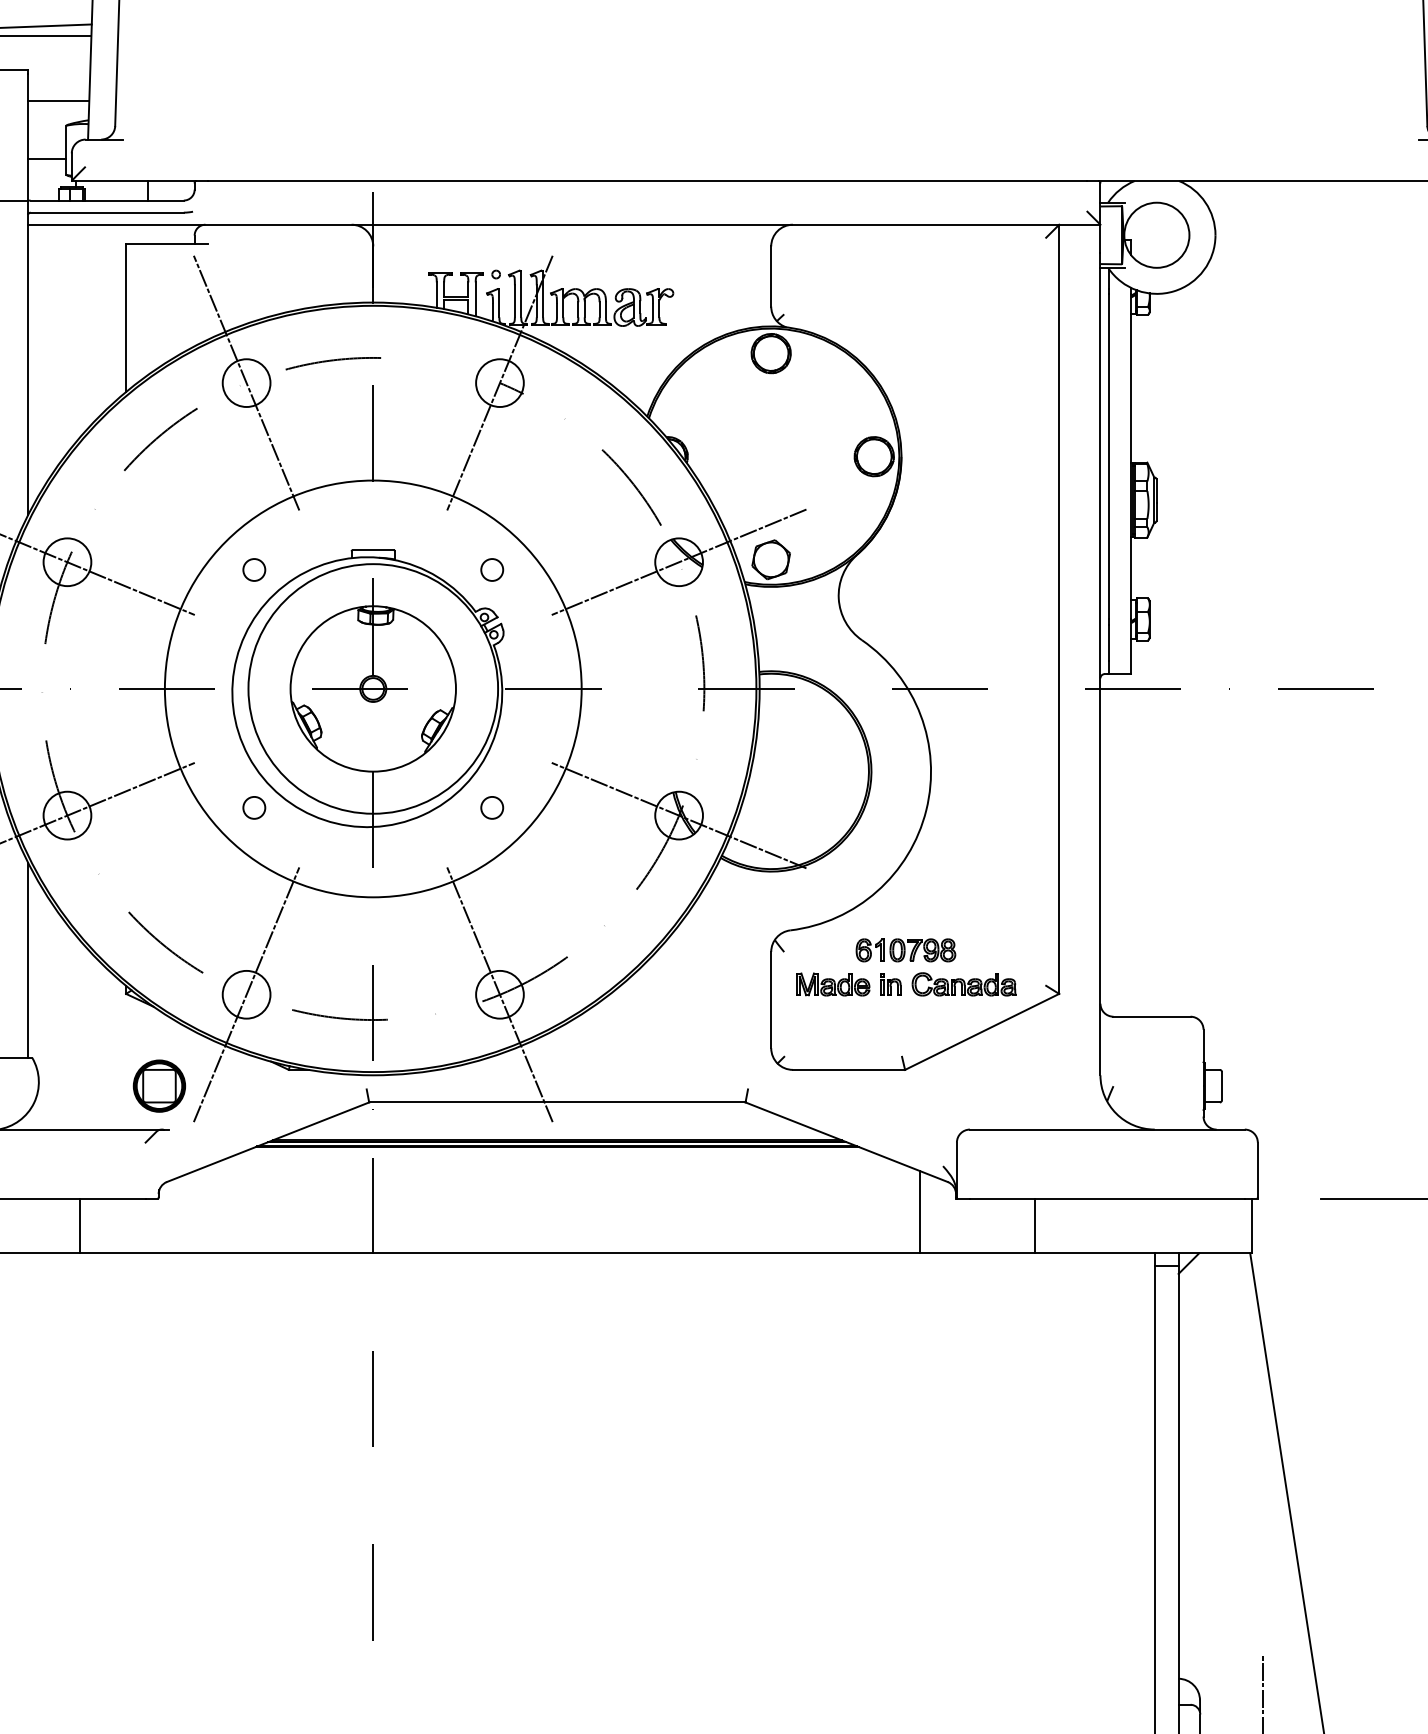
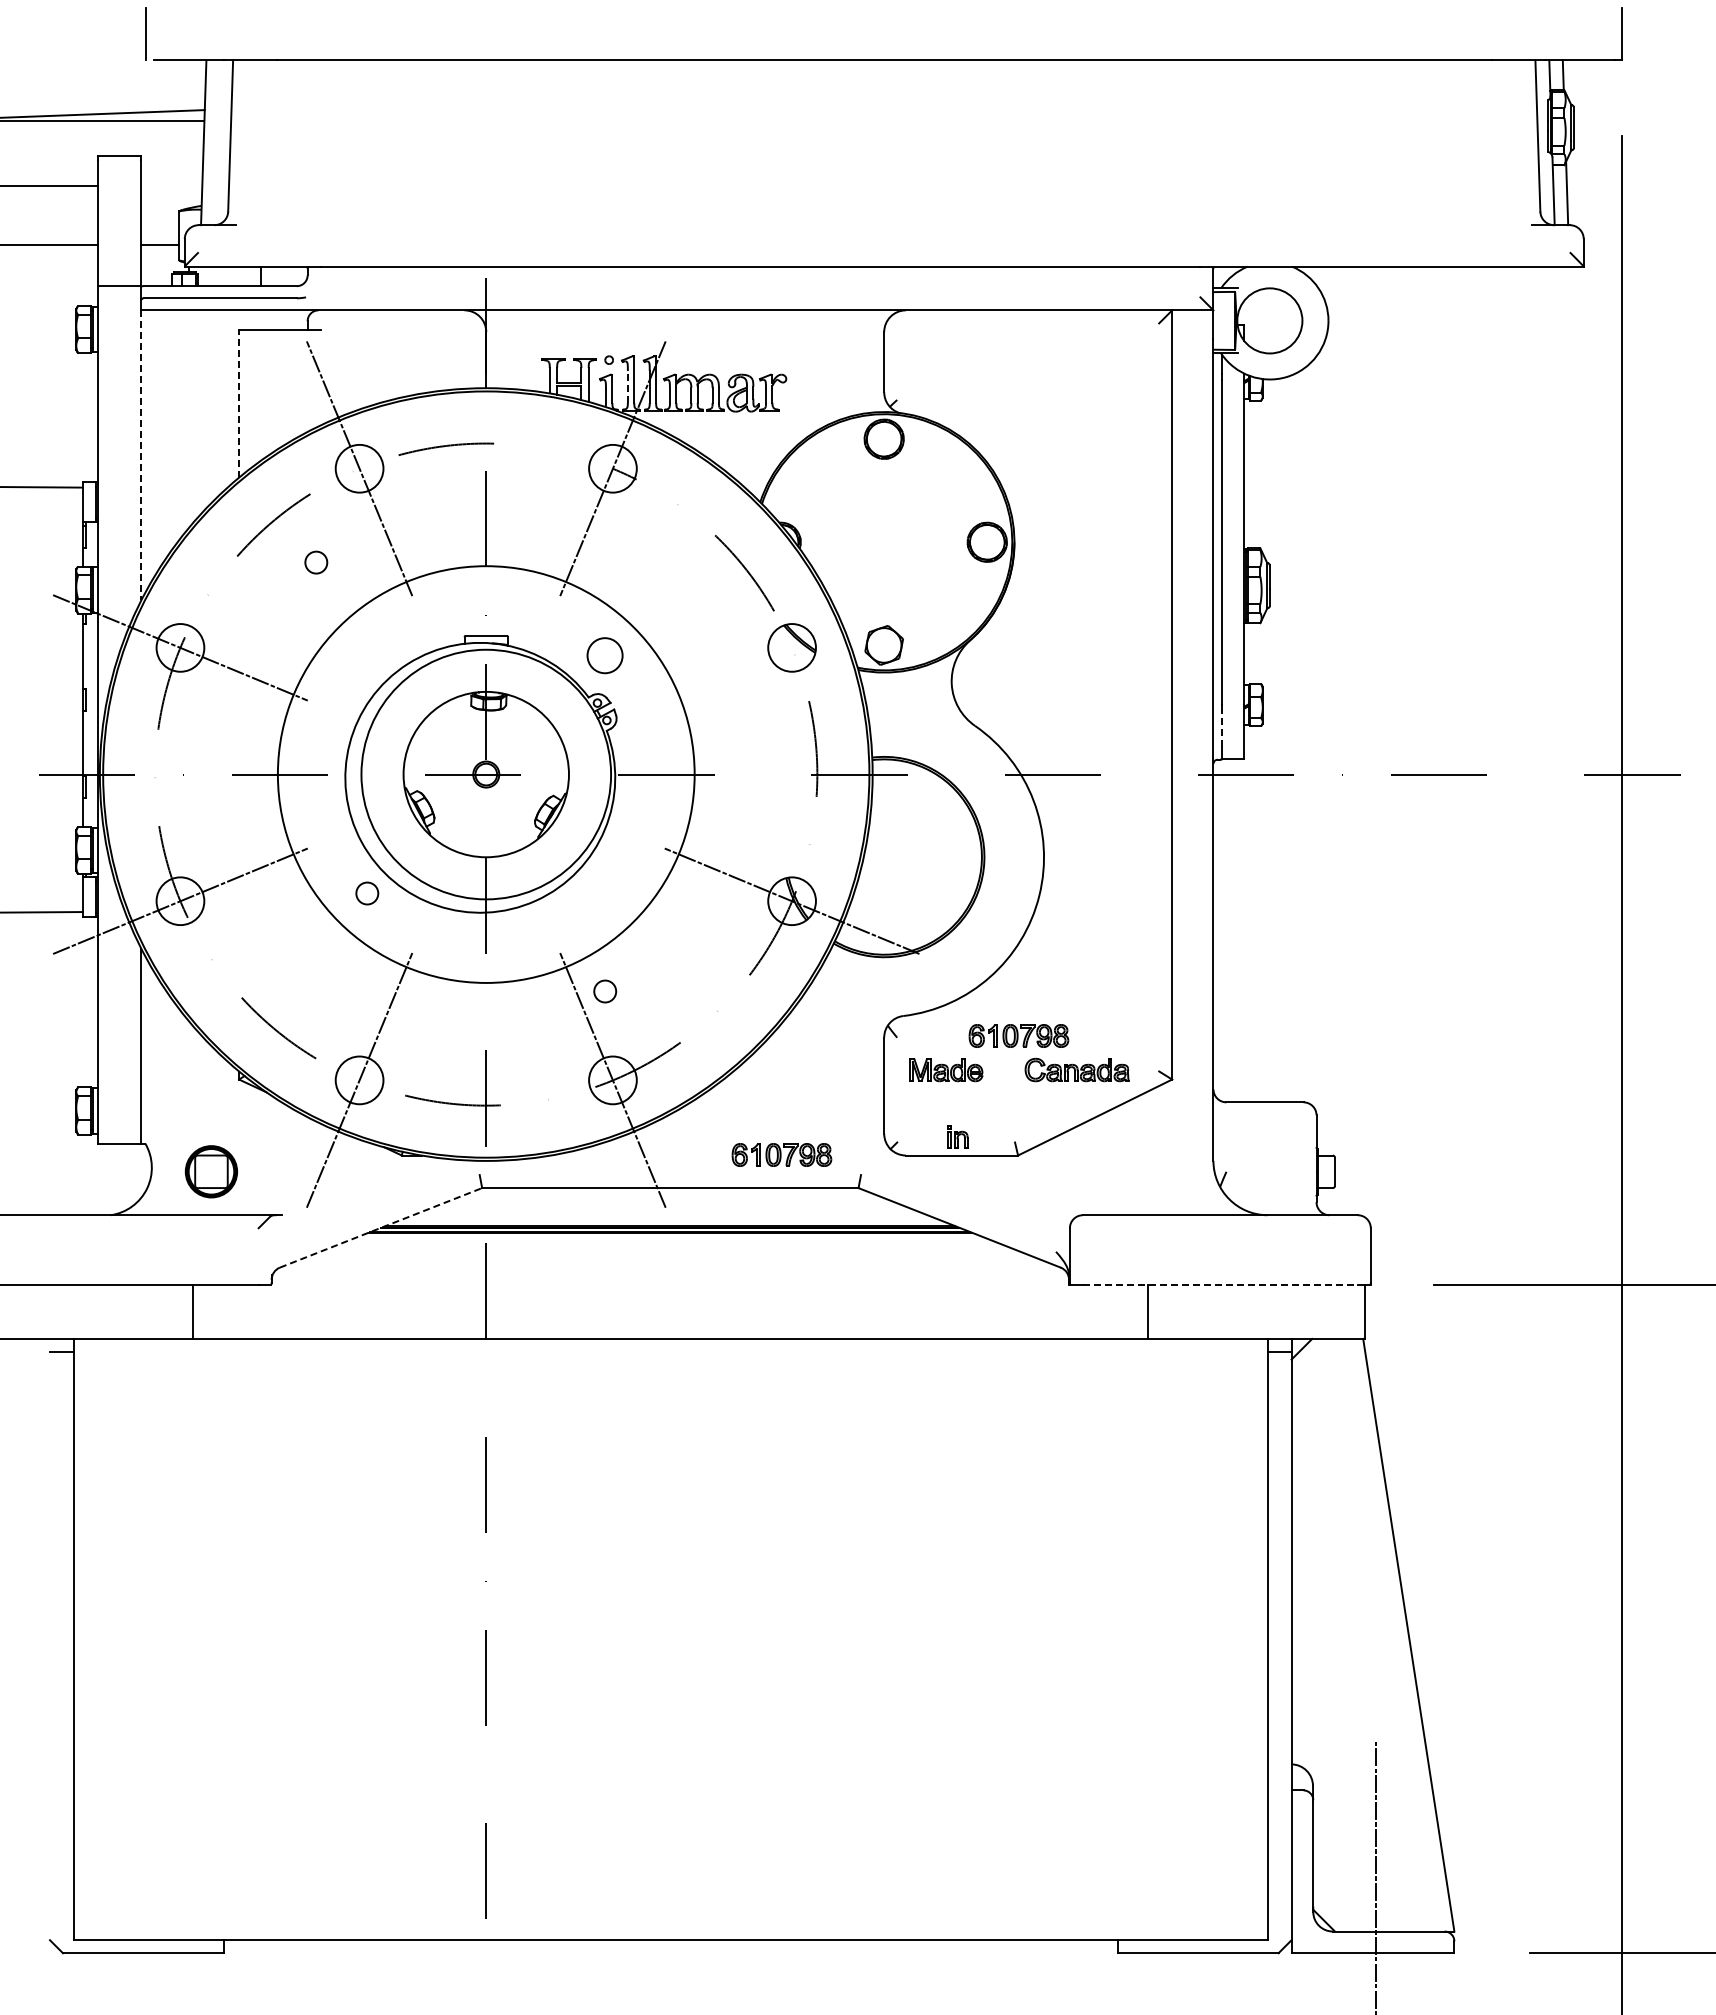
line: (58, 100) -> (171, 186), removed
line: (514, 301) -> (627, 387), solid -> dashed
line: (126, 317) -> (239, 403), solid -> dashed
line: (28, 369) -> (141, 455), solid -> dashed
line: (678, 561) -> (791, 647), removed
circle: (254, 569) -> (316, 562), moved
circle: (492, 569) -> (605, 655), size x1.6
line: (1109, 641) -> (1222, 727), solid -> dashed
circle: (492, 807) -> (605, 991), moved
part: (890, 983) -> (957, 1136), moved
part: (668, 1068) -> (781, 1154), added
part: (158, 1085) -> (210, 1171), moved
line: (268, 1141) -> (381, 1227), solid -> dashed
line: (1107, 1198) -> (1220, 1284), solid -> dashed
line: (920, 1211) -> (1033, 1297), removed

